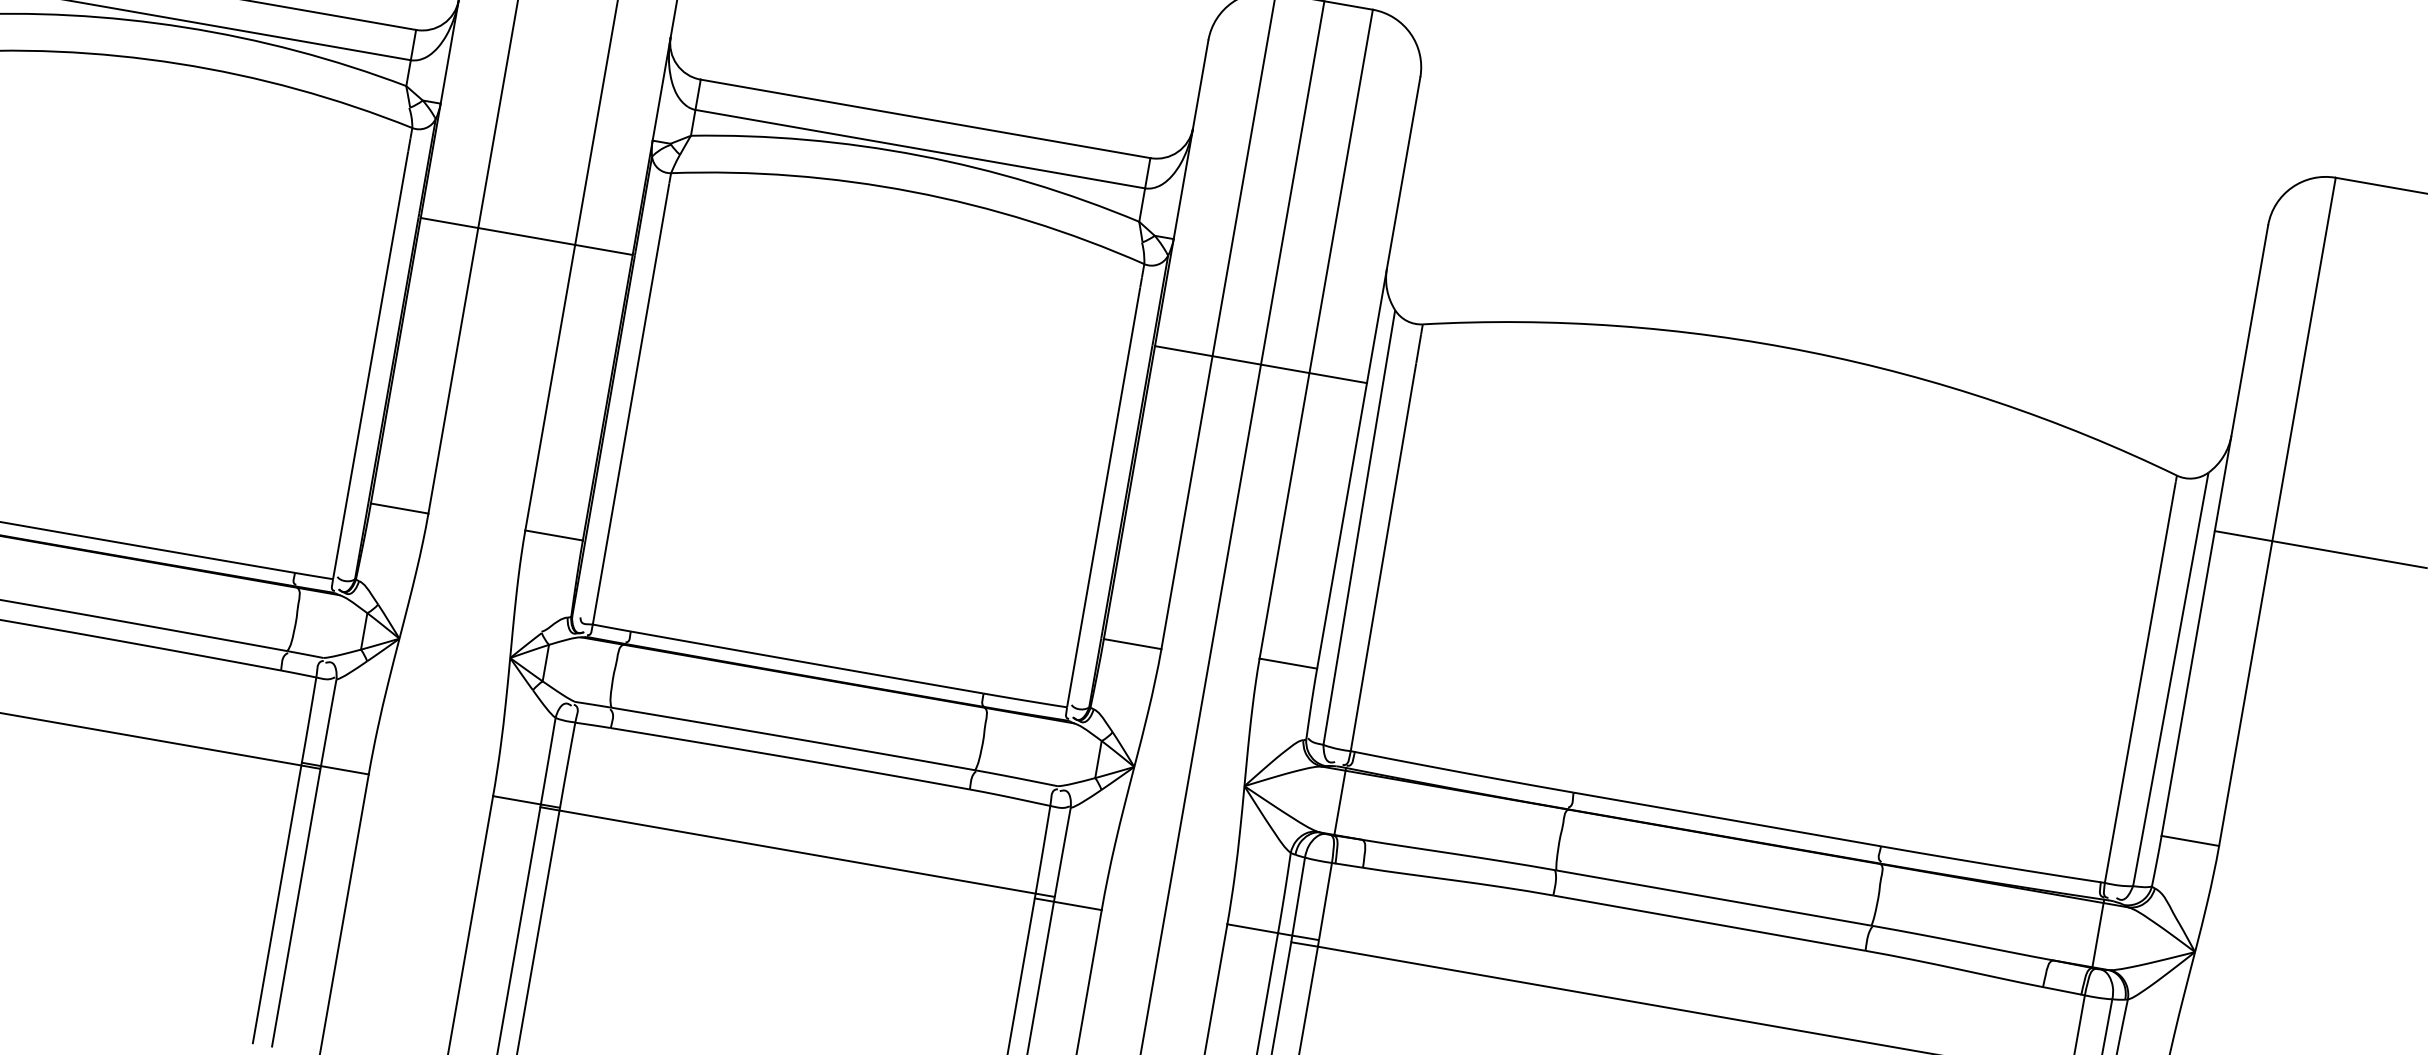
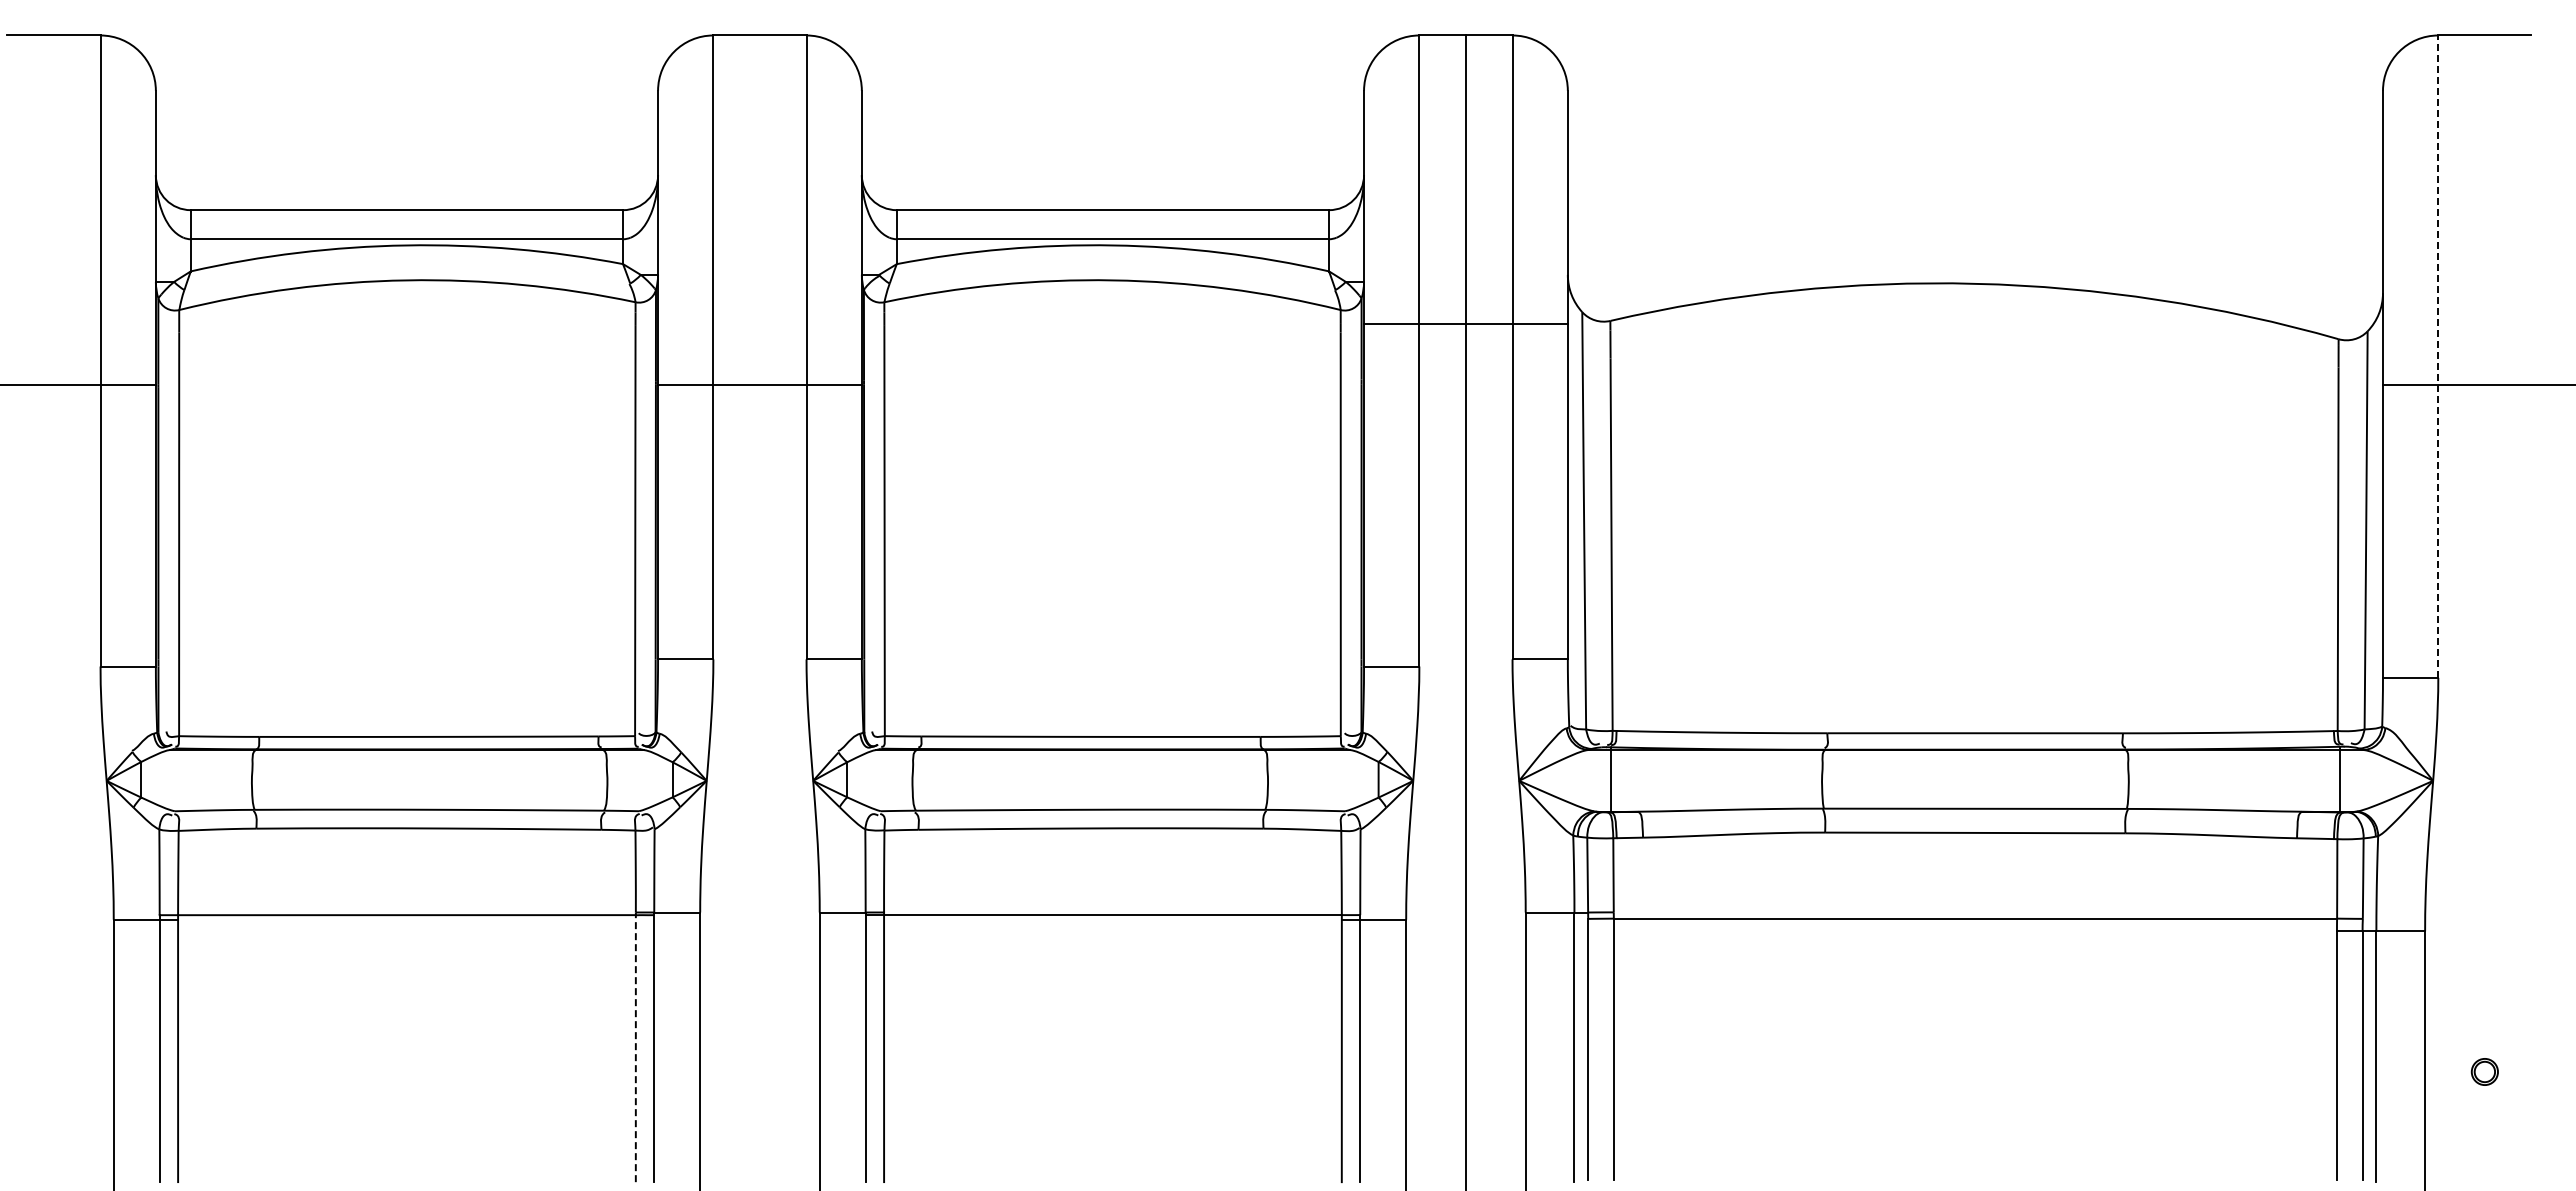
line: (1260, 364) -> (1465, 323), moved
line: (2277, 511) -> (2438, 356), solid -> dashed
line: (276, 903) -> (635, 1047), solid -> dashed

